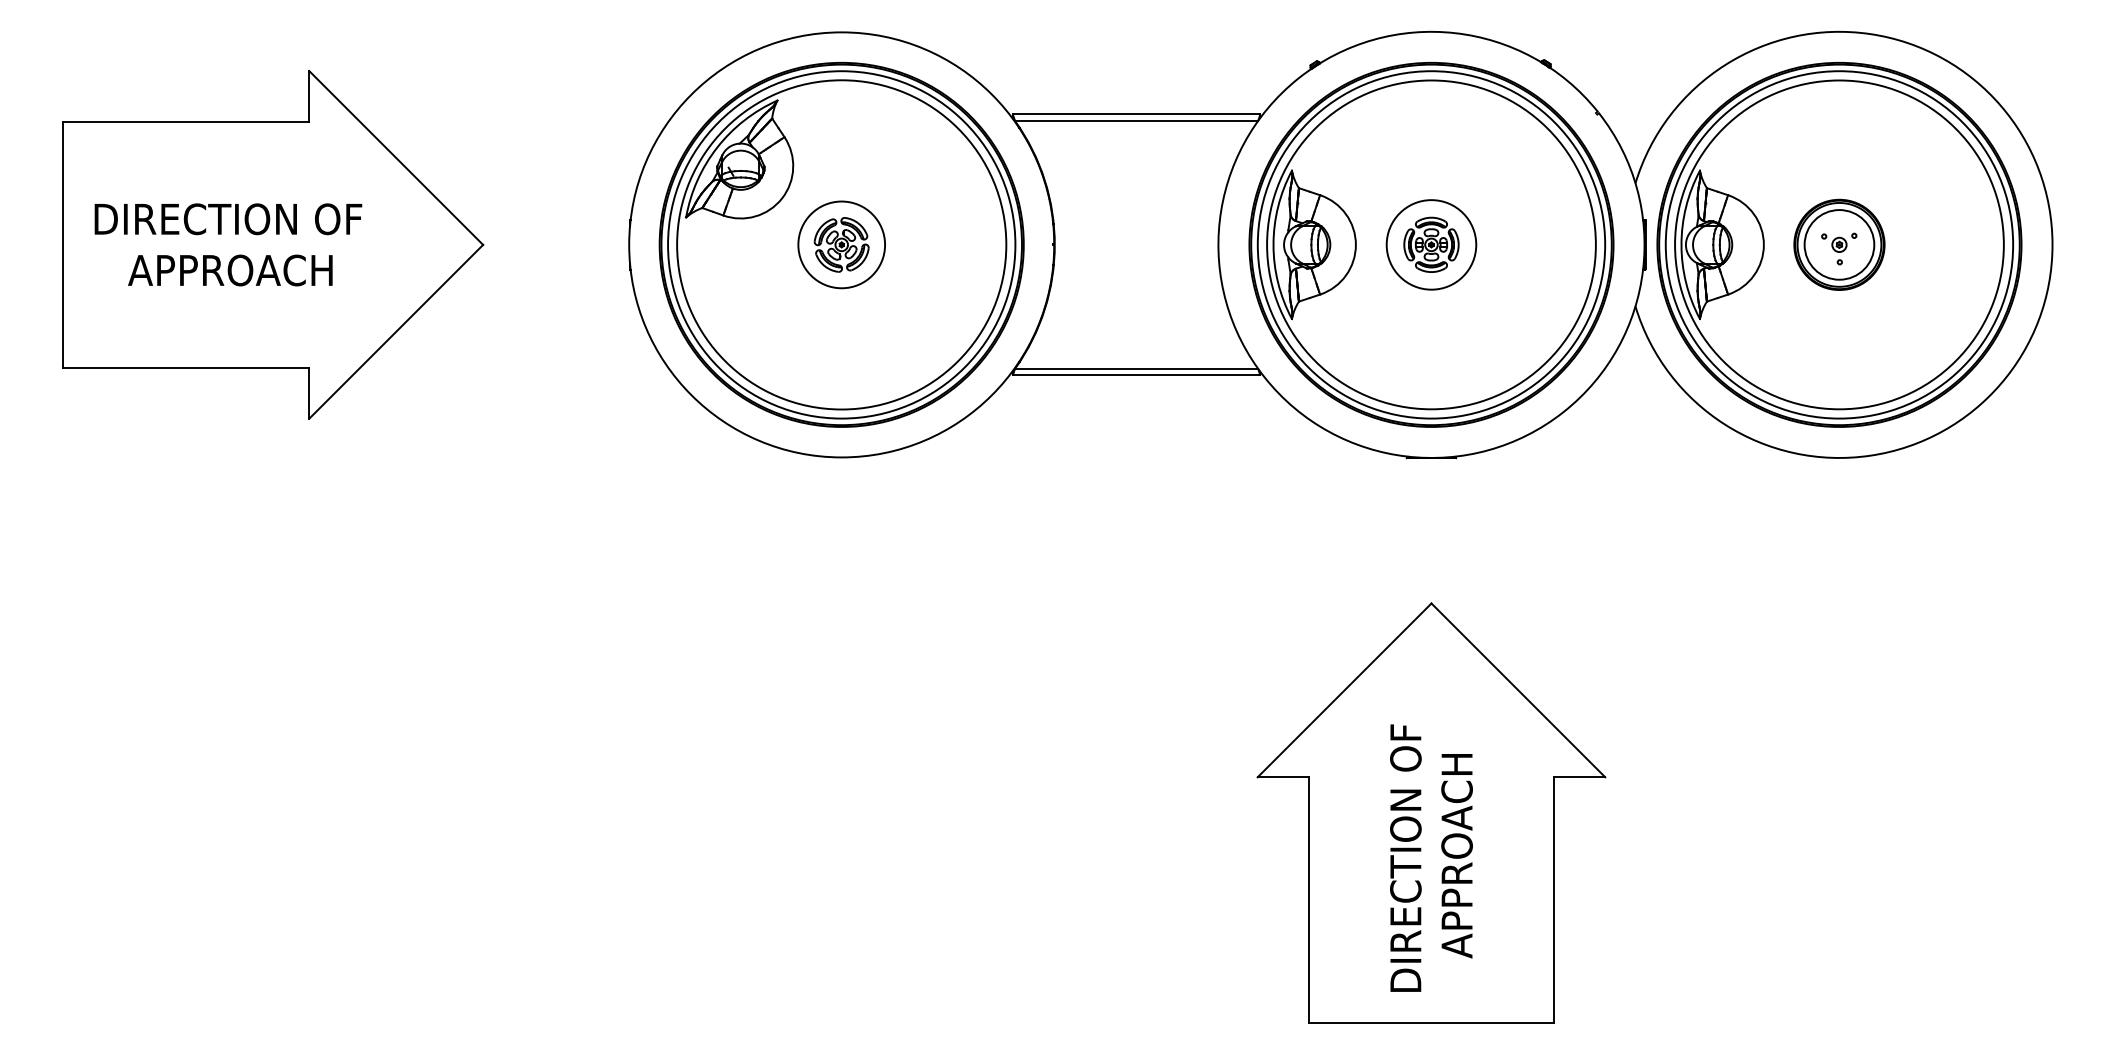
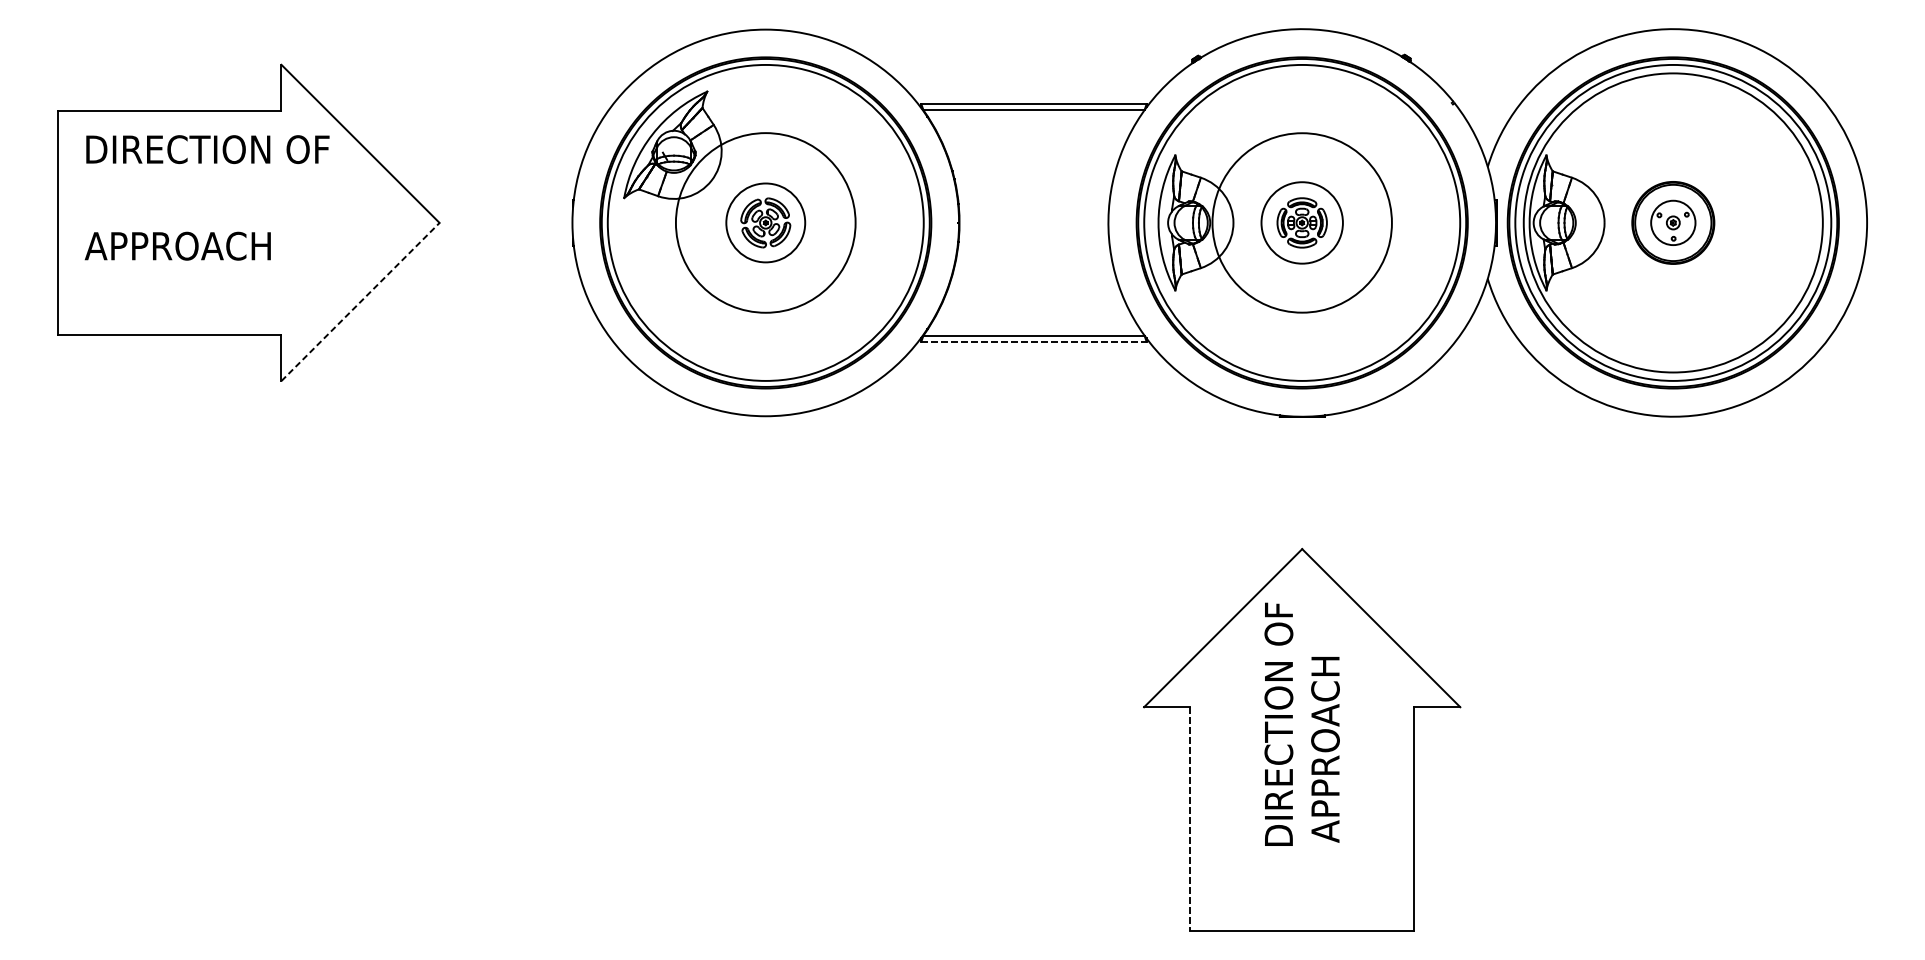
text: (228, 219) -> (207, 149), moved
circle: (841, 244) -> (765, 222), size x0.6
circle: (1431, 244) -> (1302, 222), size x0.6
circle: (1839, 244) -> (1673, 222), size x0.7
text: (230, 270) -> (177, 246), moved
line: (396, 331) -> (360, 301), solid -> dashed
line: (1136, 375) -> (1033, 341), solid -> dashed
text: (1456, 856) -> (1324, 750), moved
text: (1405, 857) -> (1278, 723), moved
line: (1308, 900) -> (1190, 819), solid -> dashed

